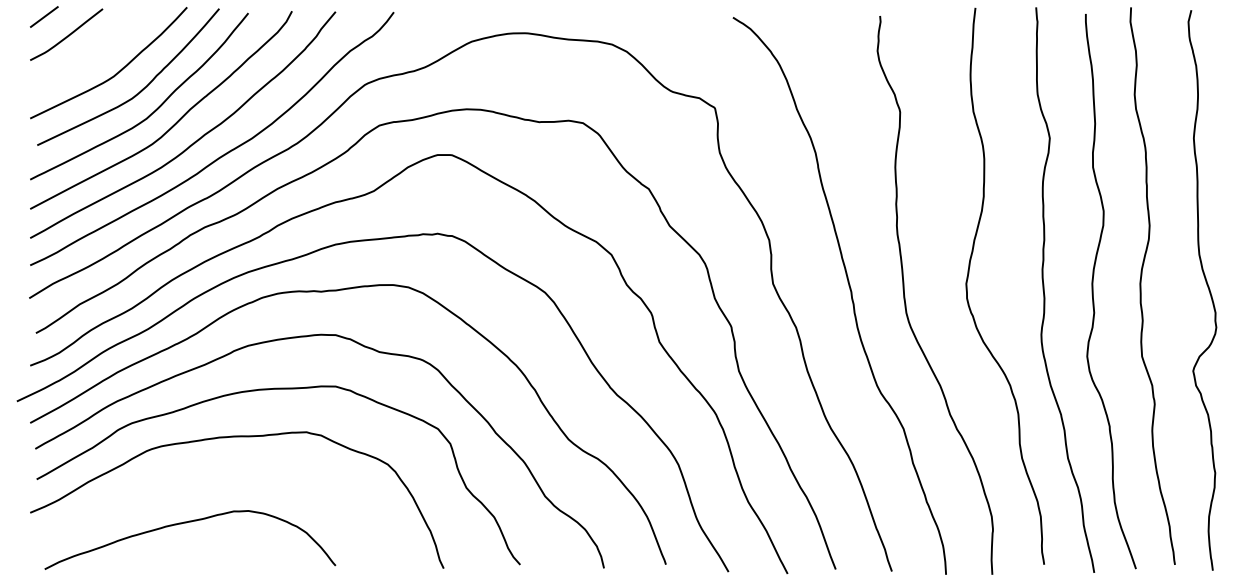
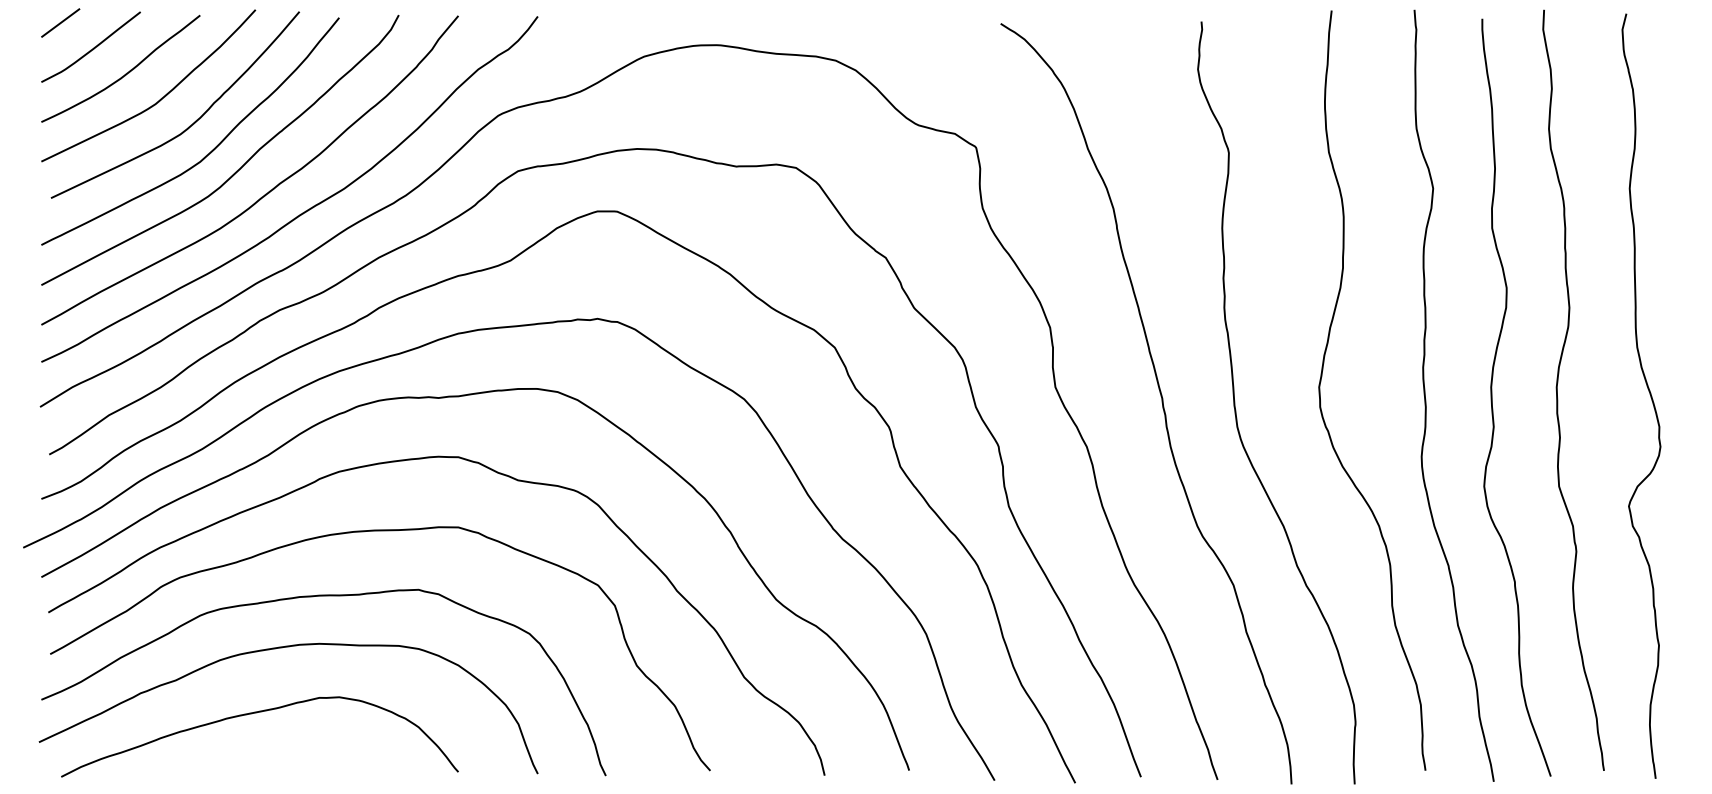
curve: (90, 54) -> (123, 74), added
curve: (207, 475) -> (283, 648), added

